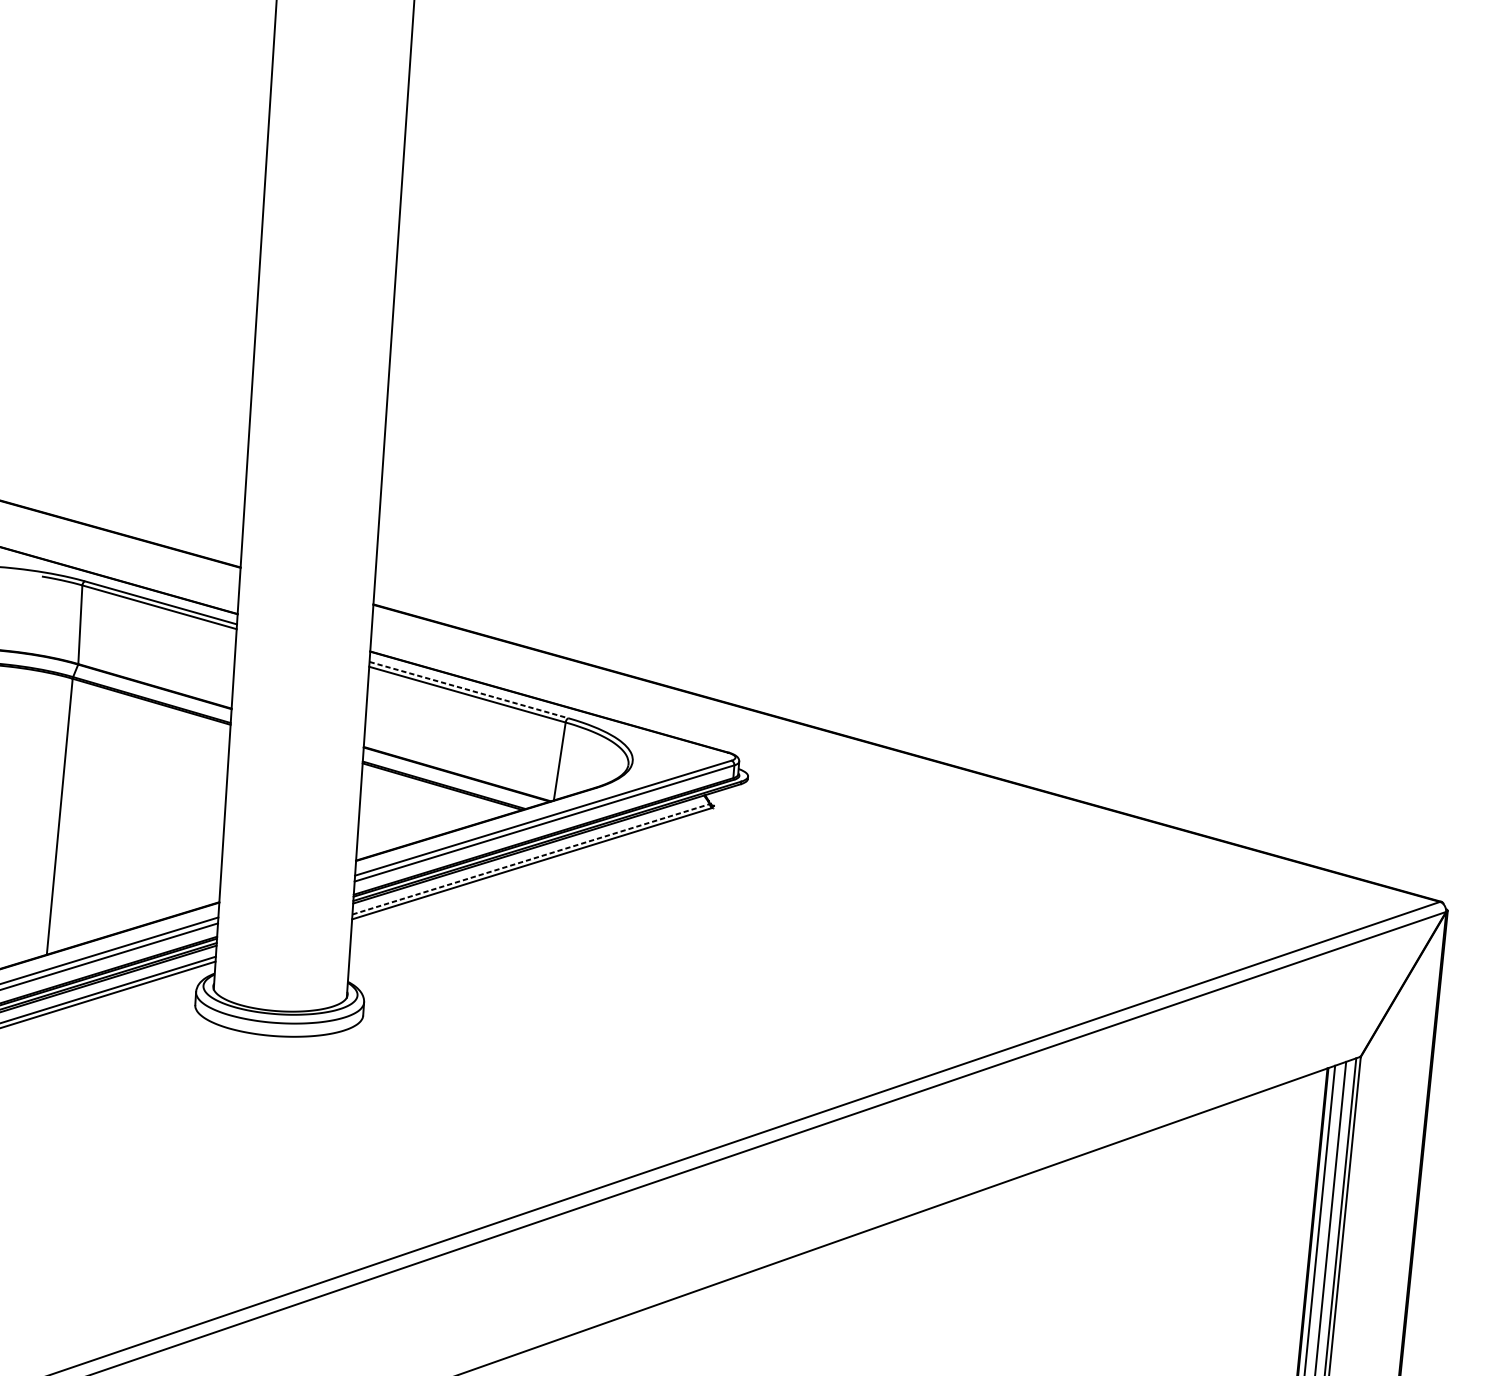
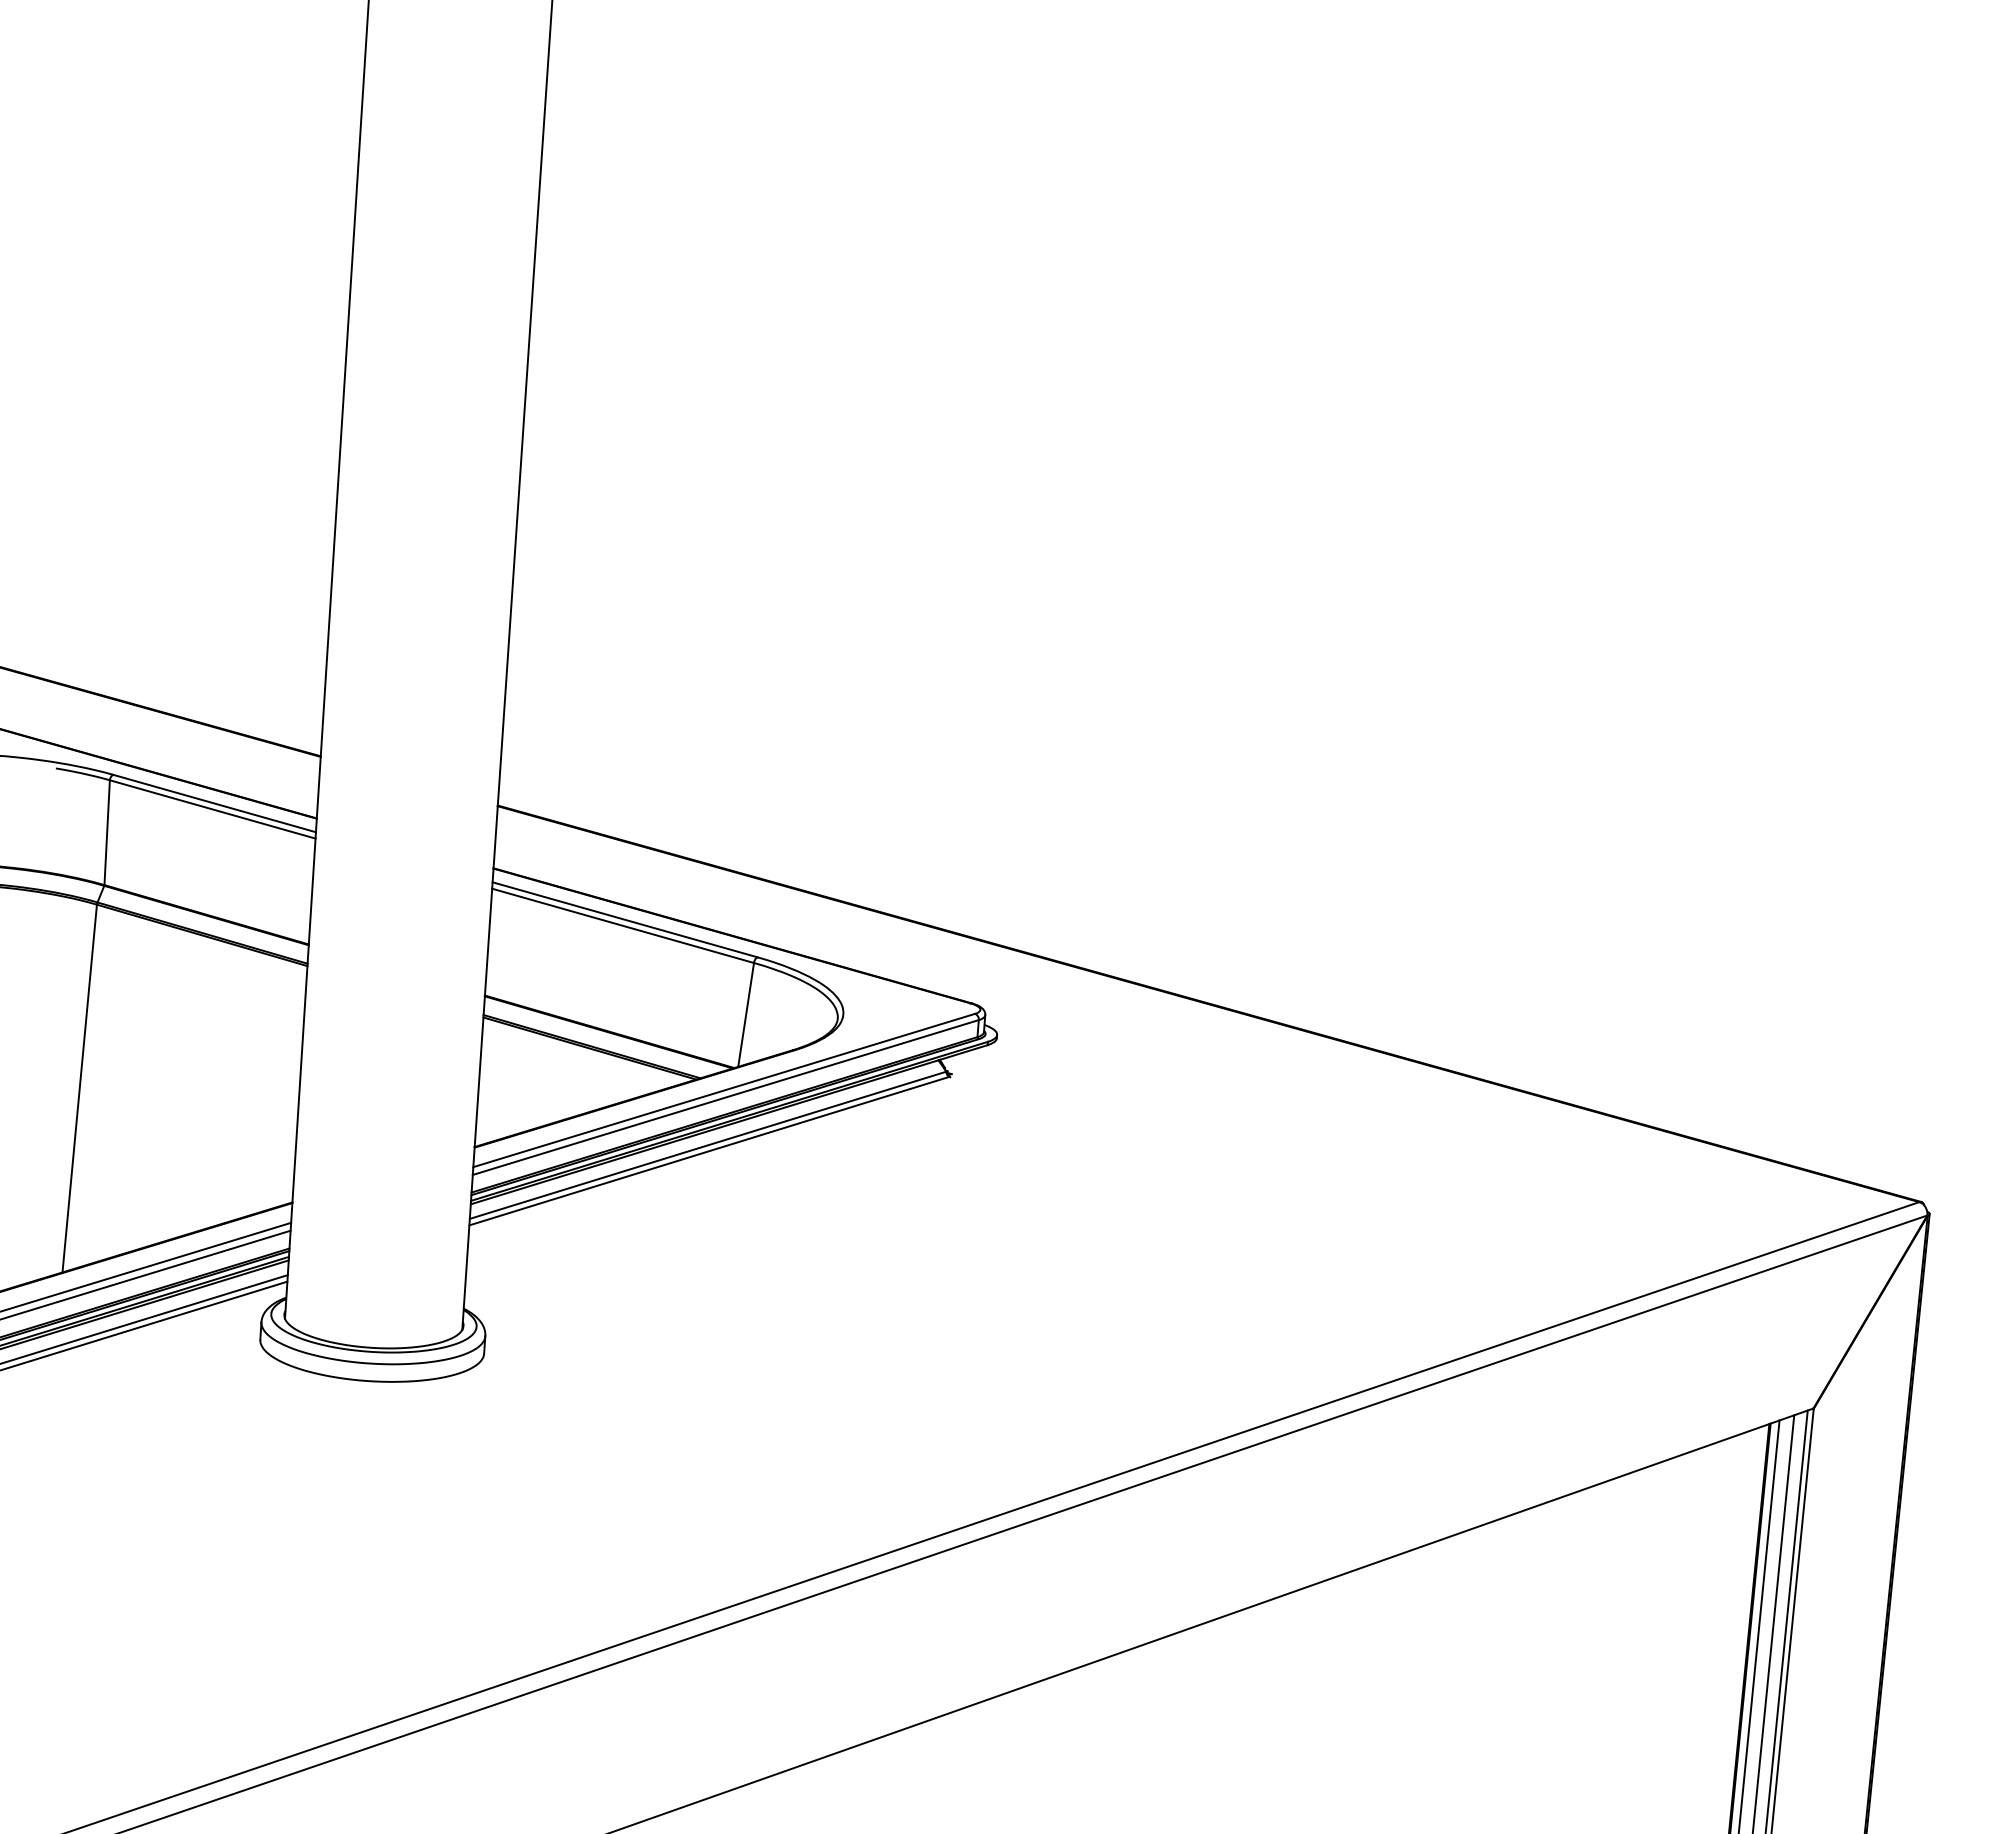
line: (469, 689) -> (625, 919), dashed -> solid
line: (531, 859) -> (708, 1145), dashed -> solid

